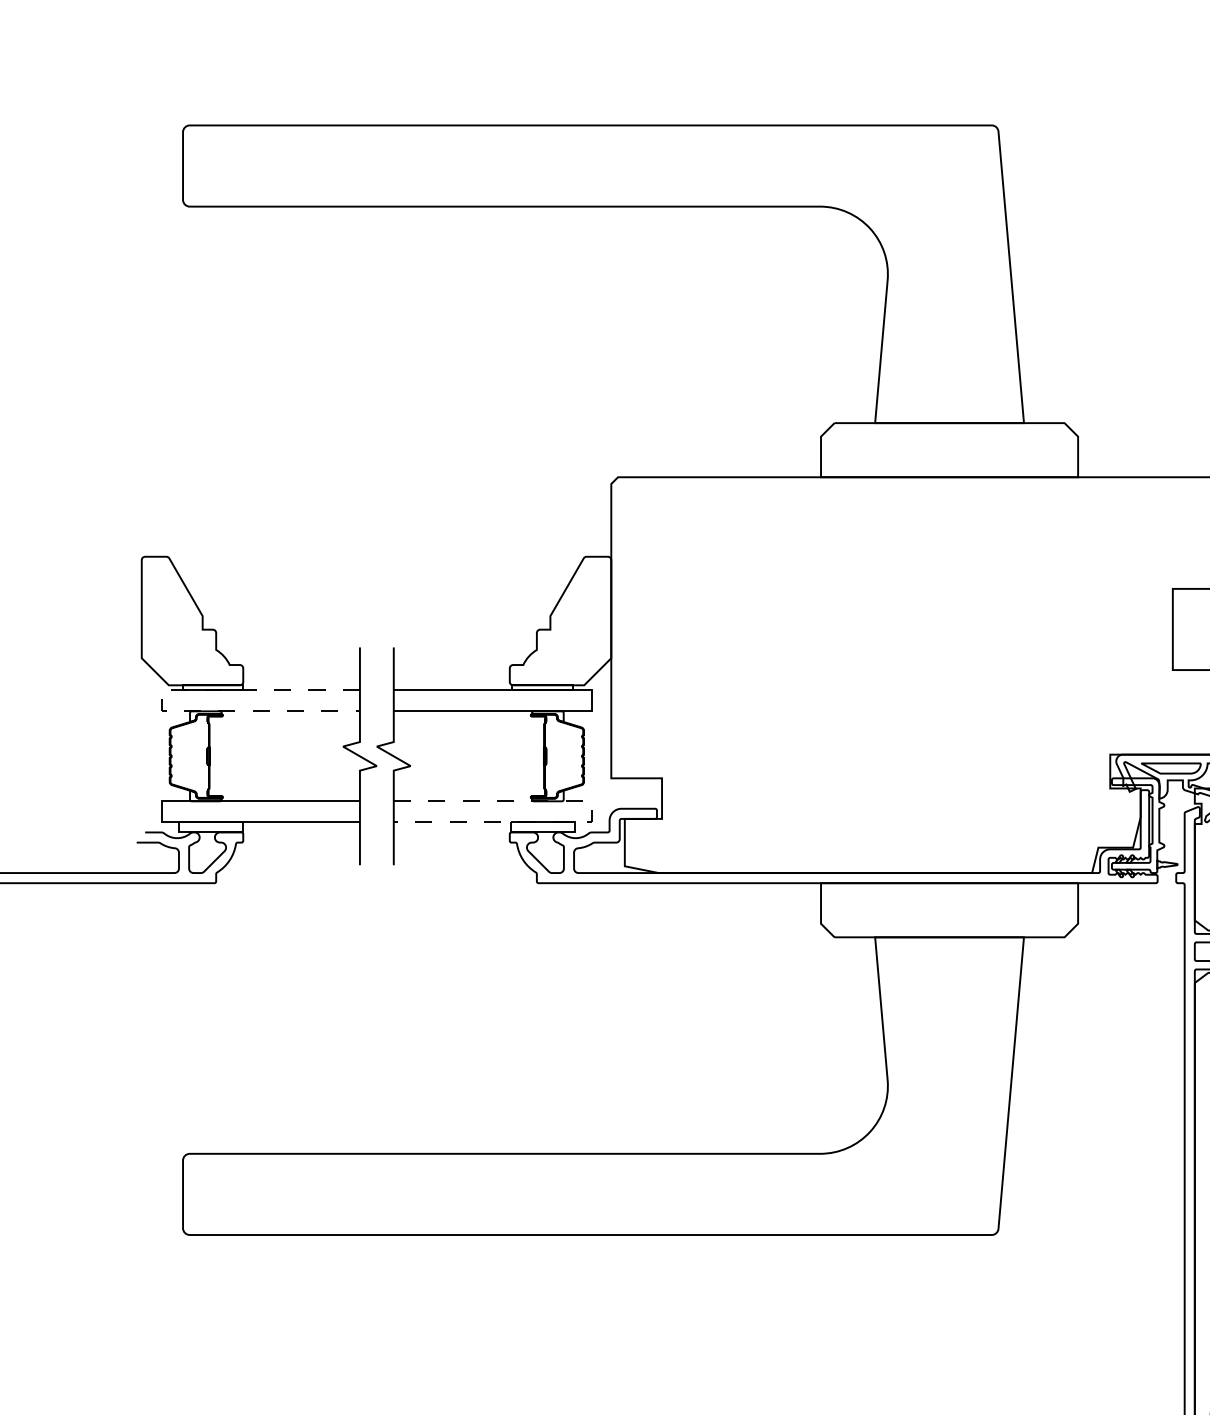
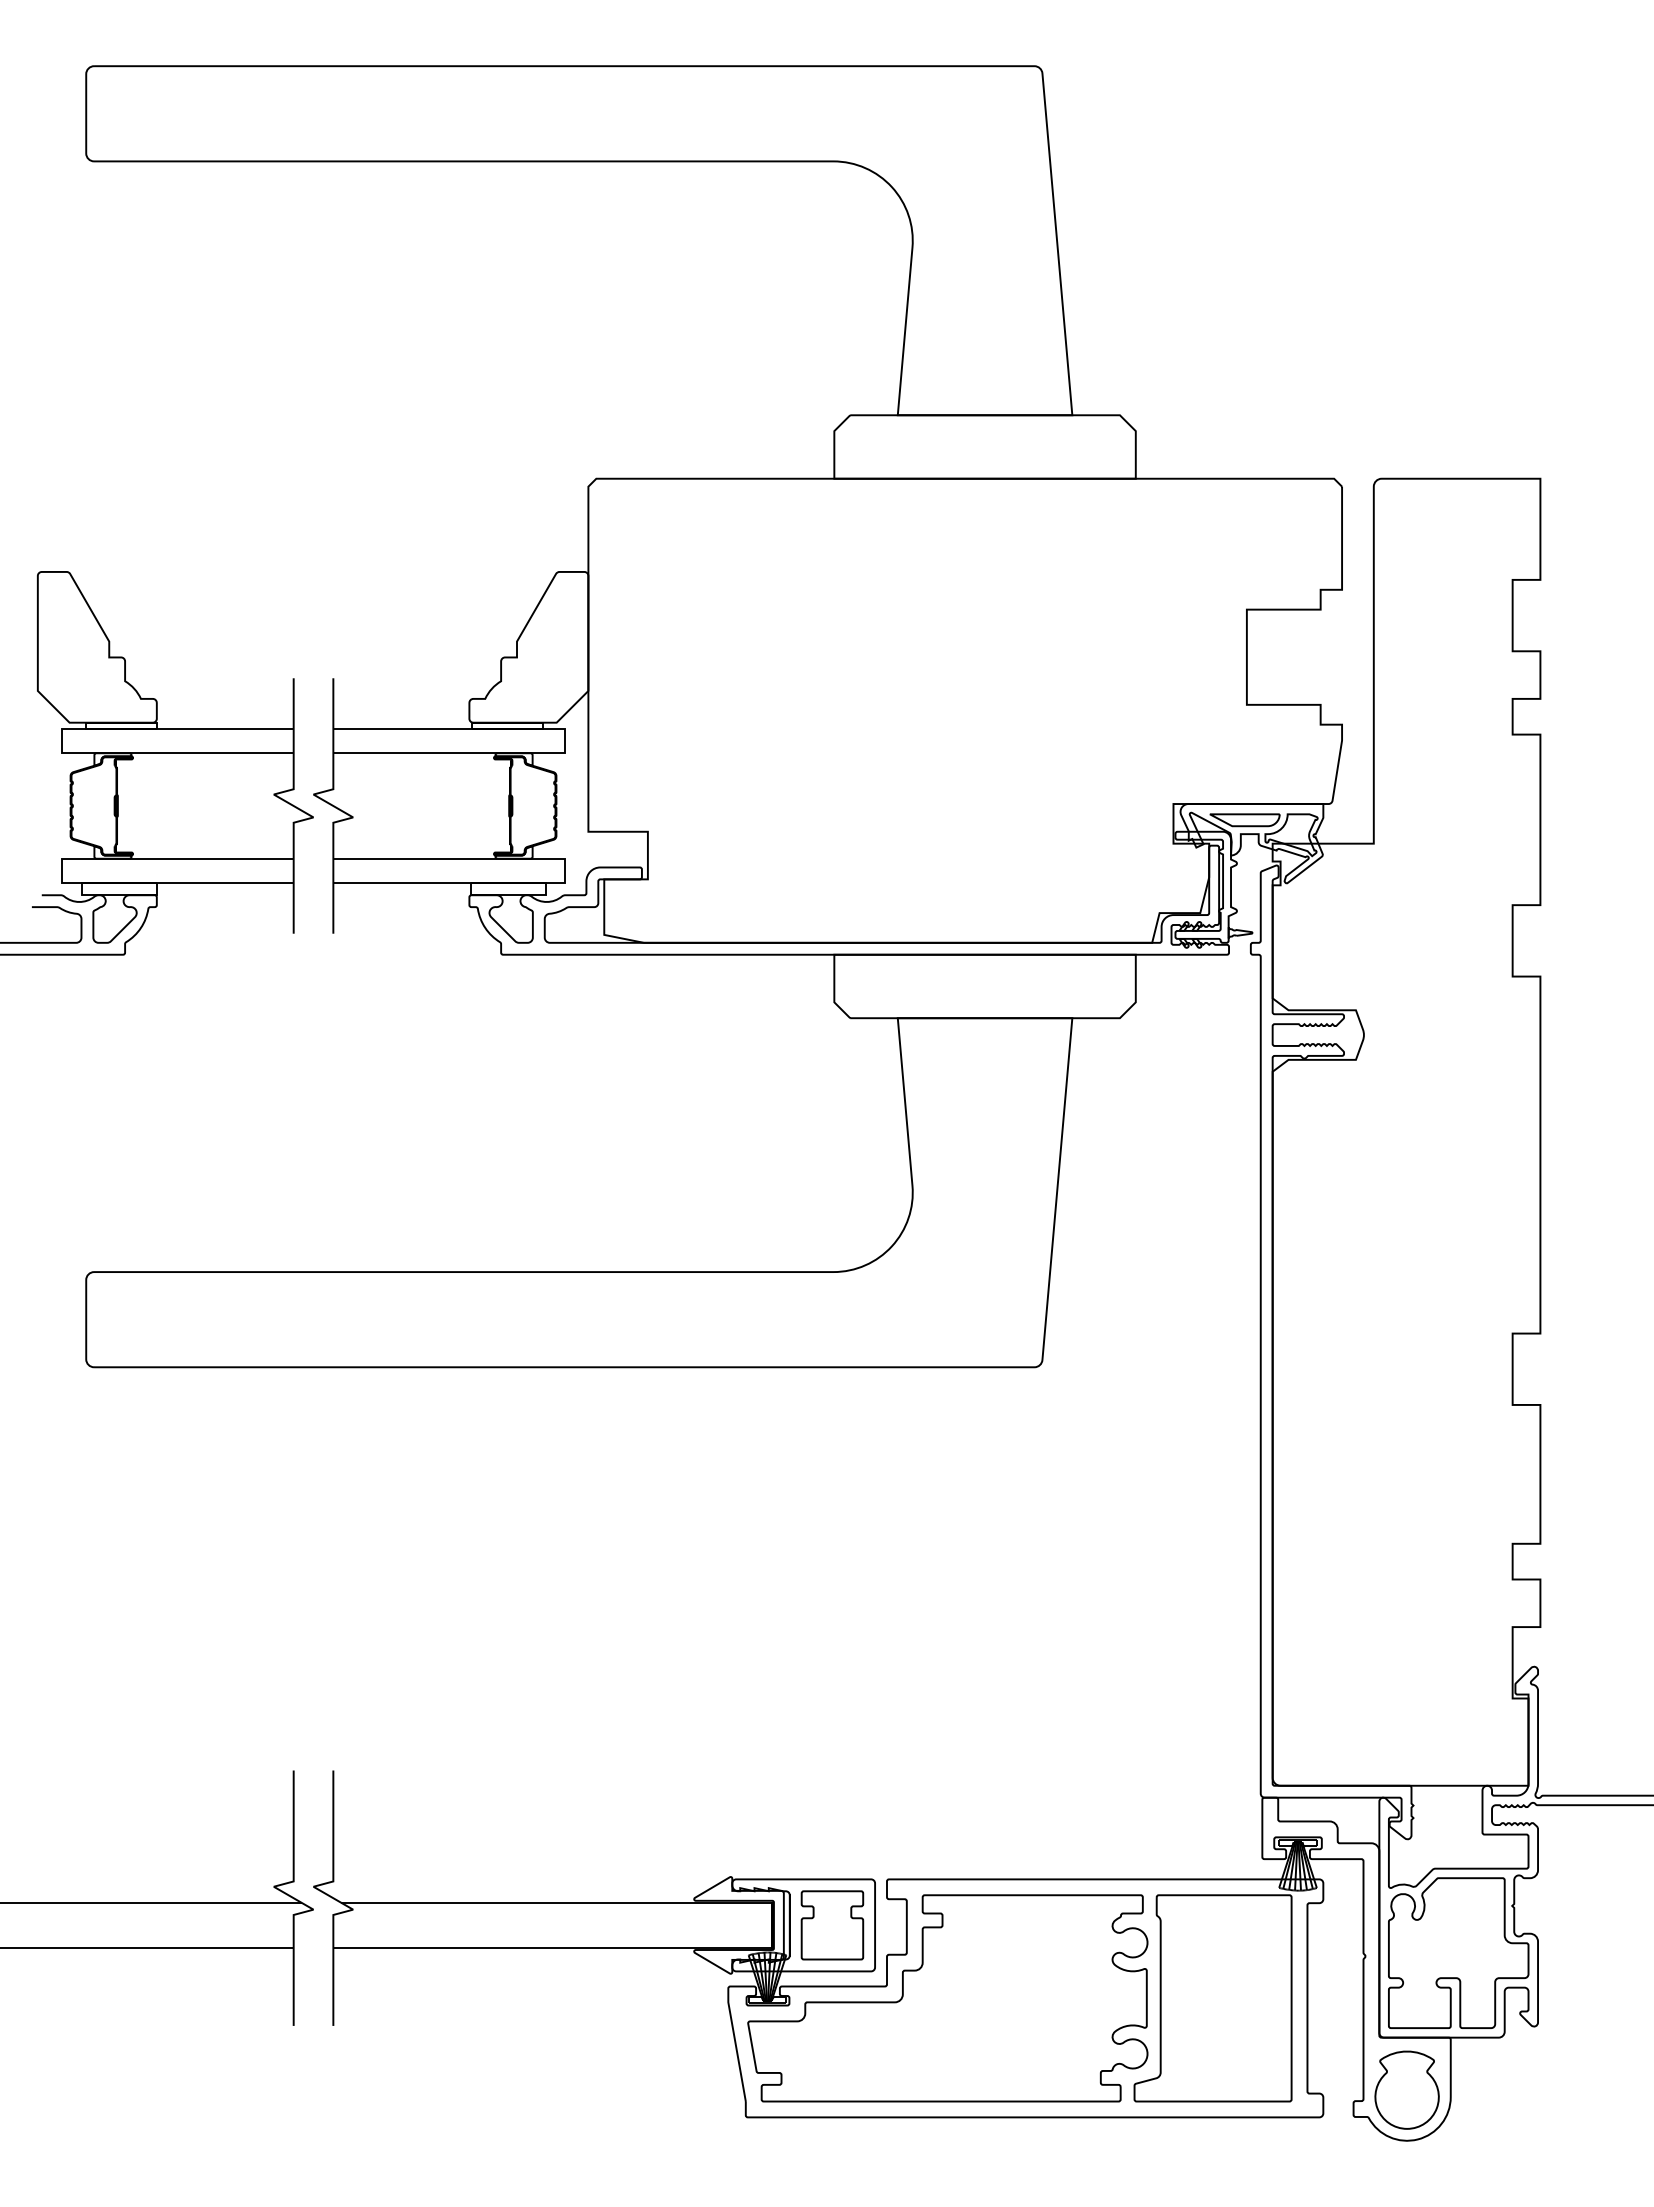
line: (161, 701) -> (61, 741), dashed -> solid
line: (591, 812) -> (565, 871), dashed -> solid

